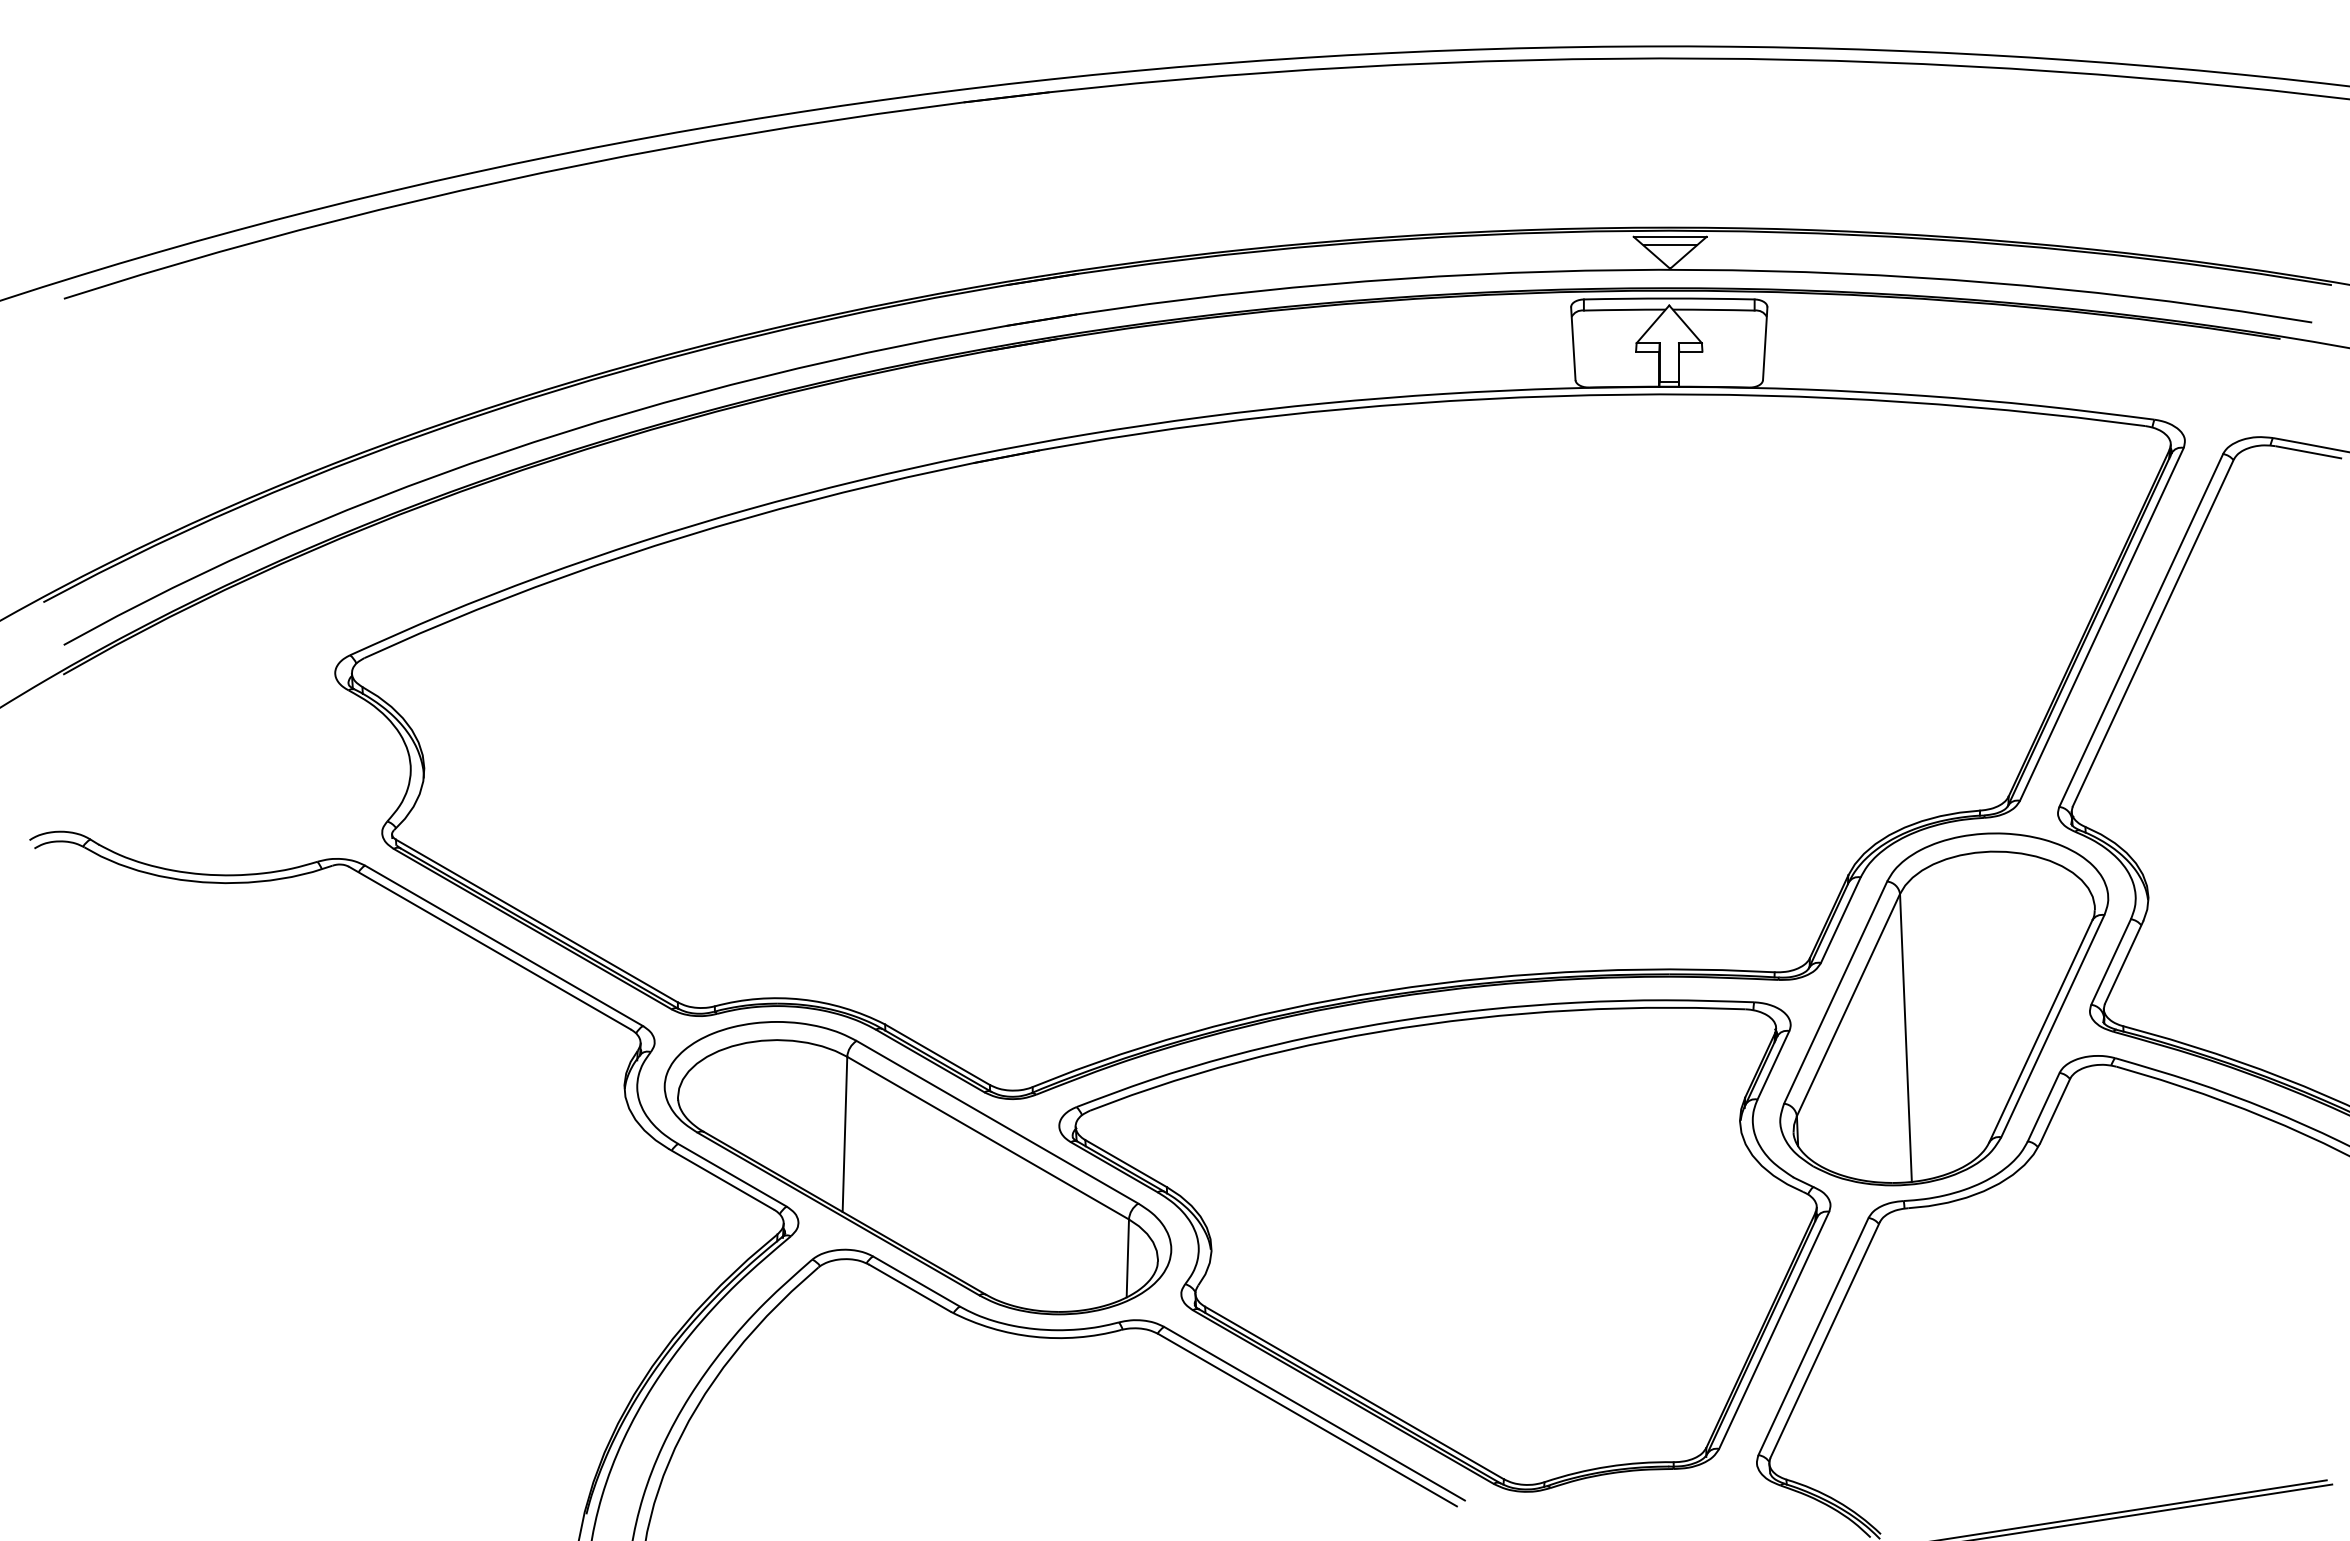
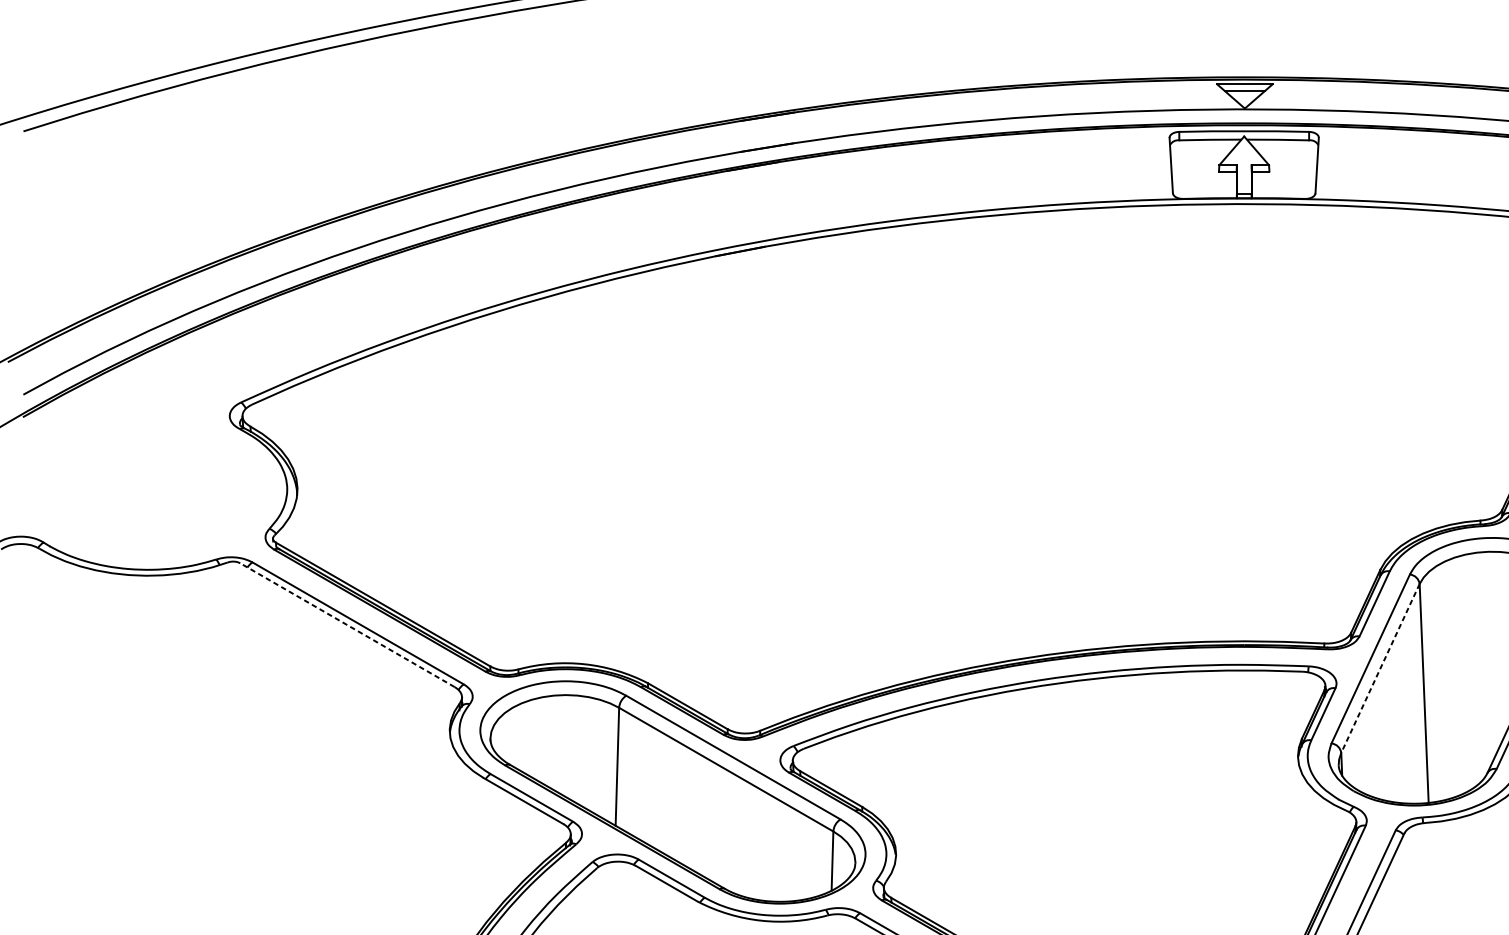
line: (489, 948) -> (347, 625), solid -> dashed
line: (1848, 1005) -> (1380, 668), solid -> dashed

